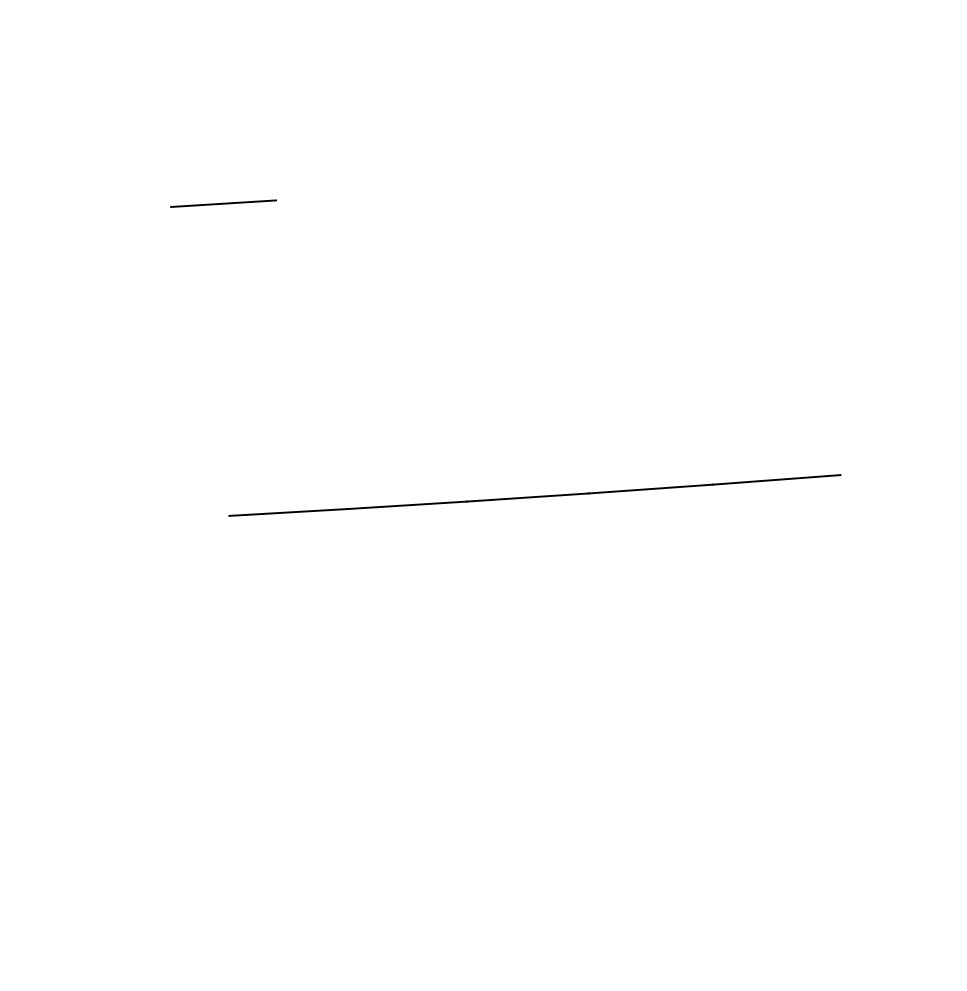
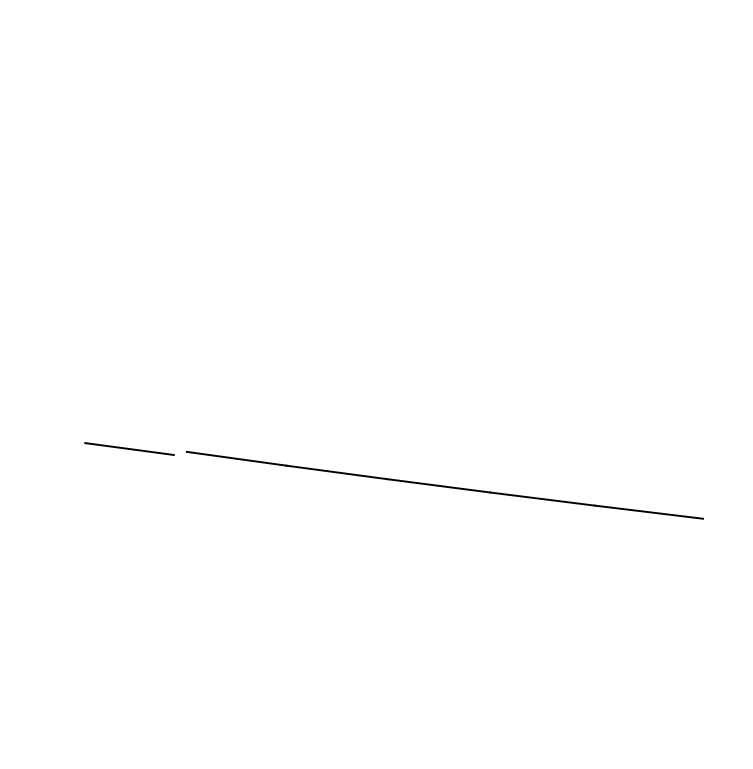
line: (223, 203) -> (129, 448), moved

